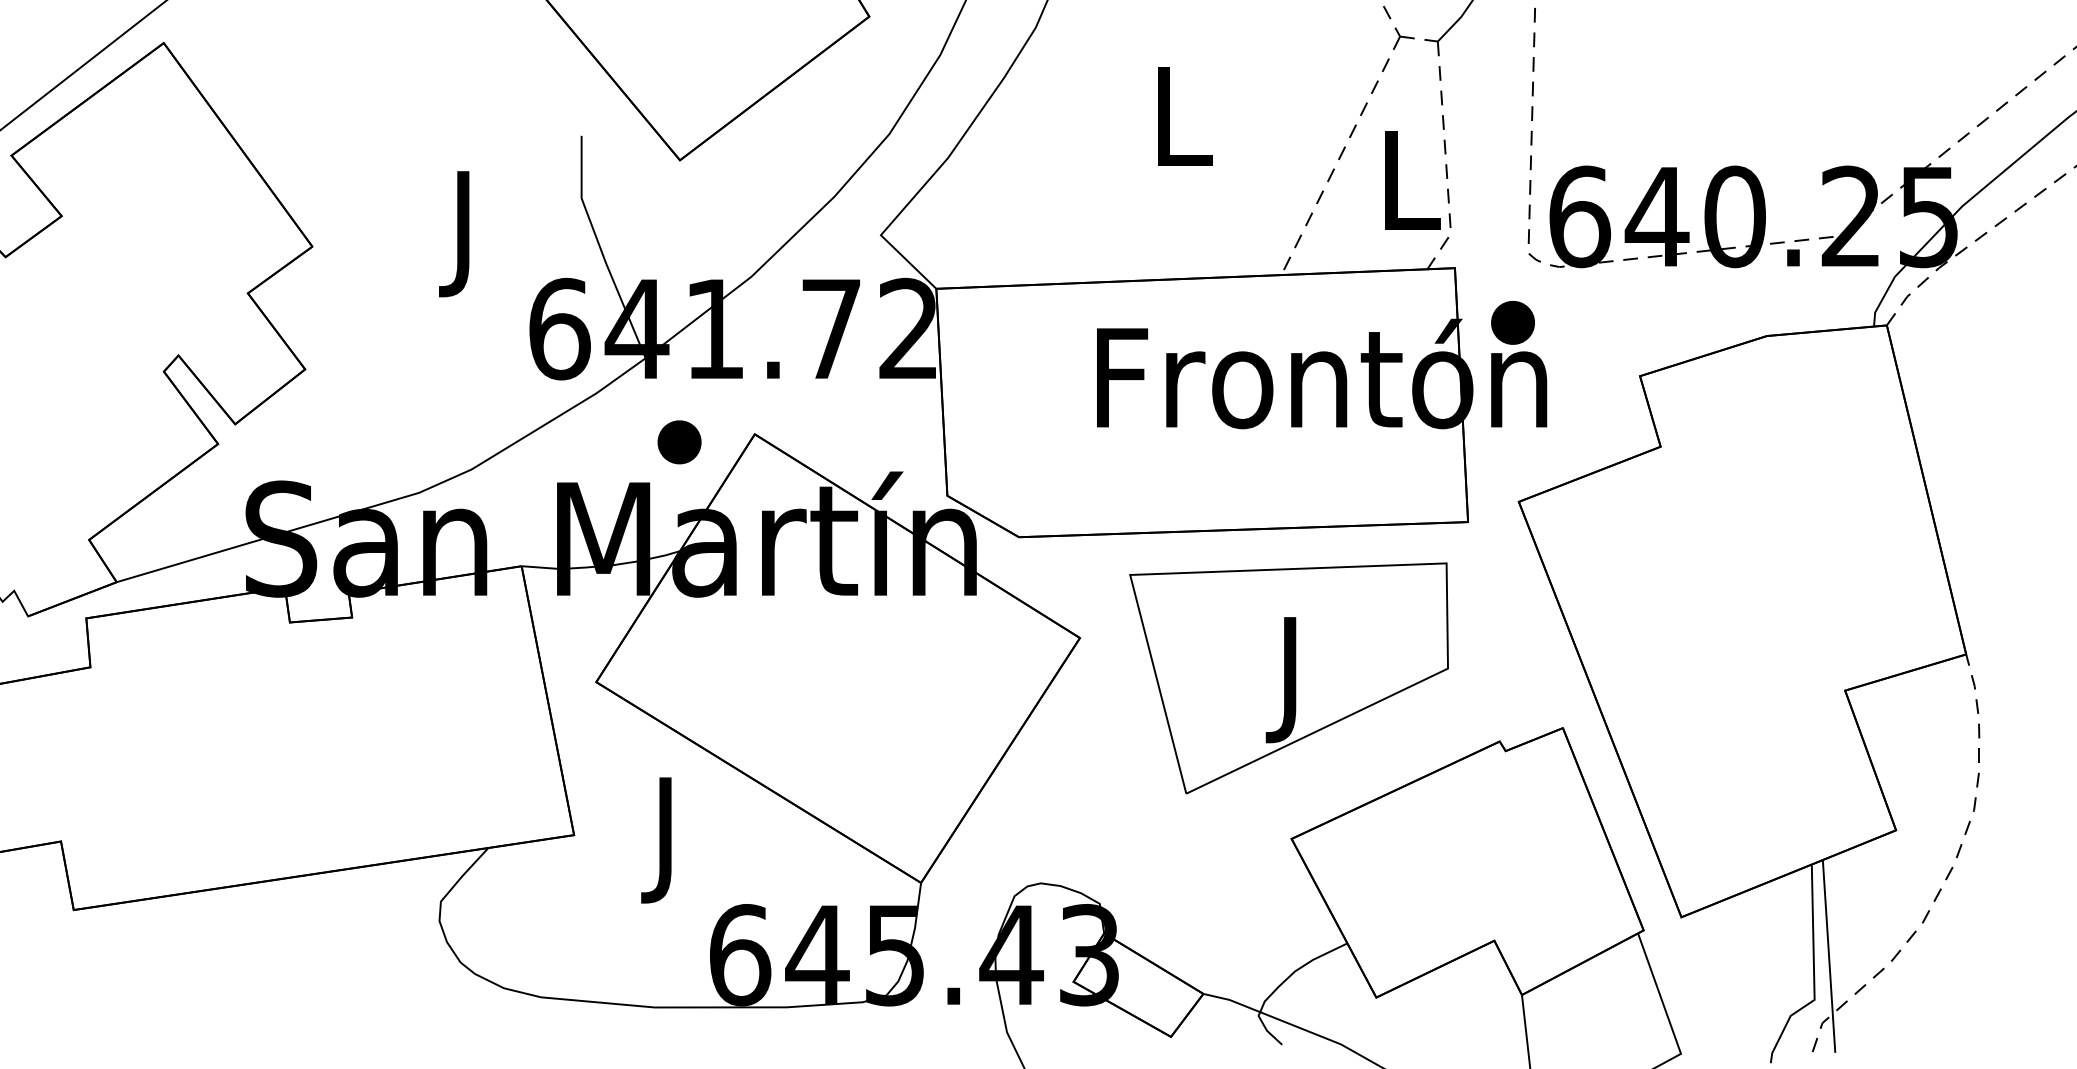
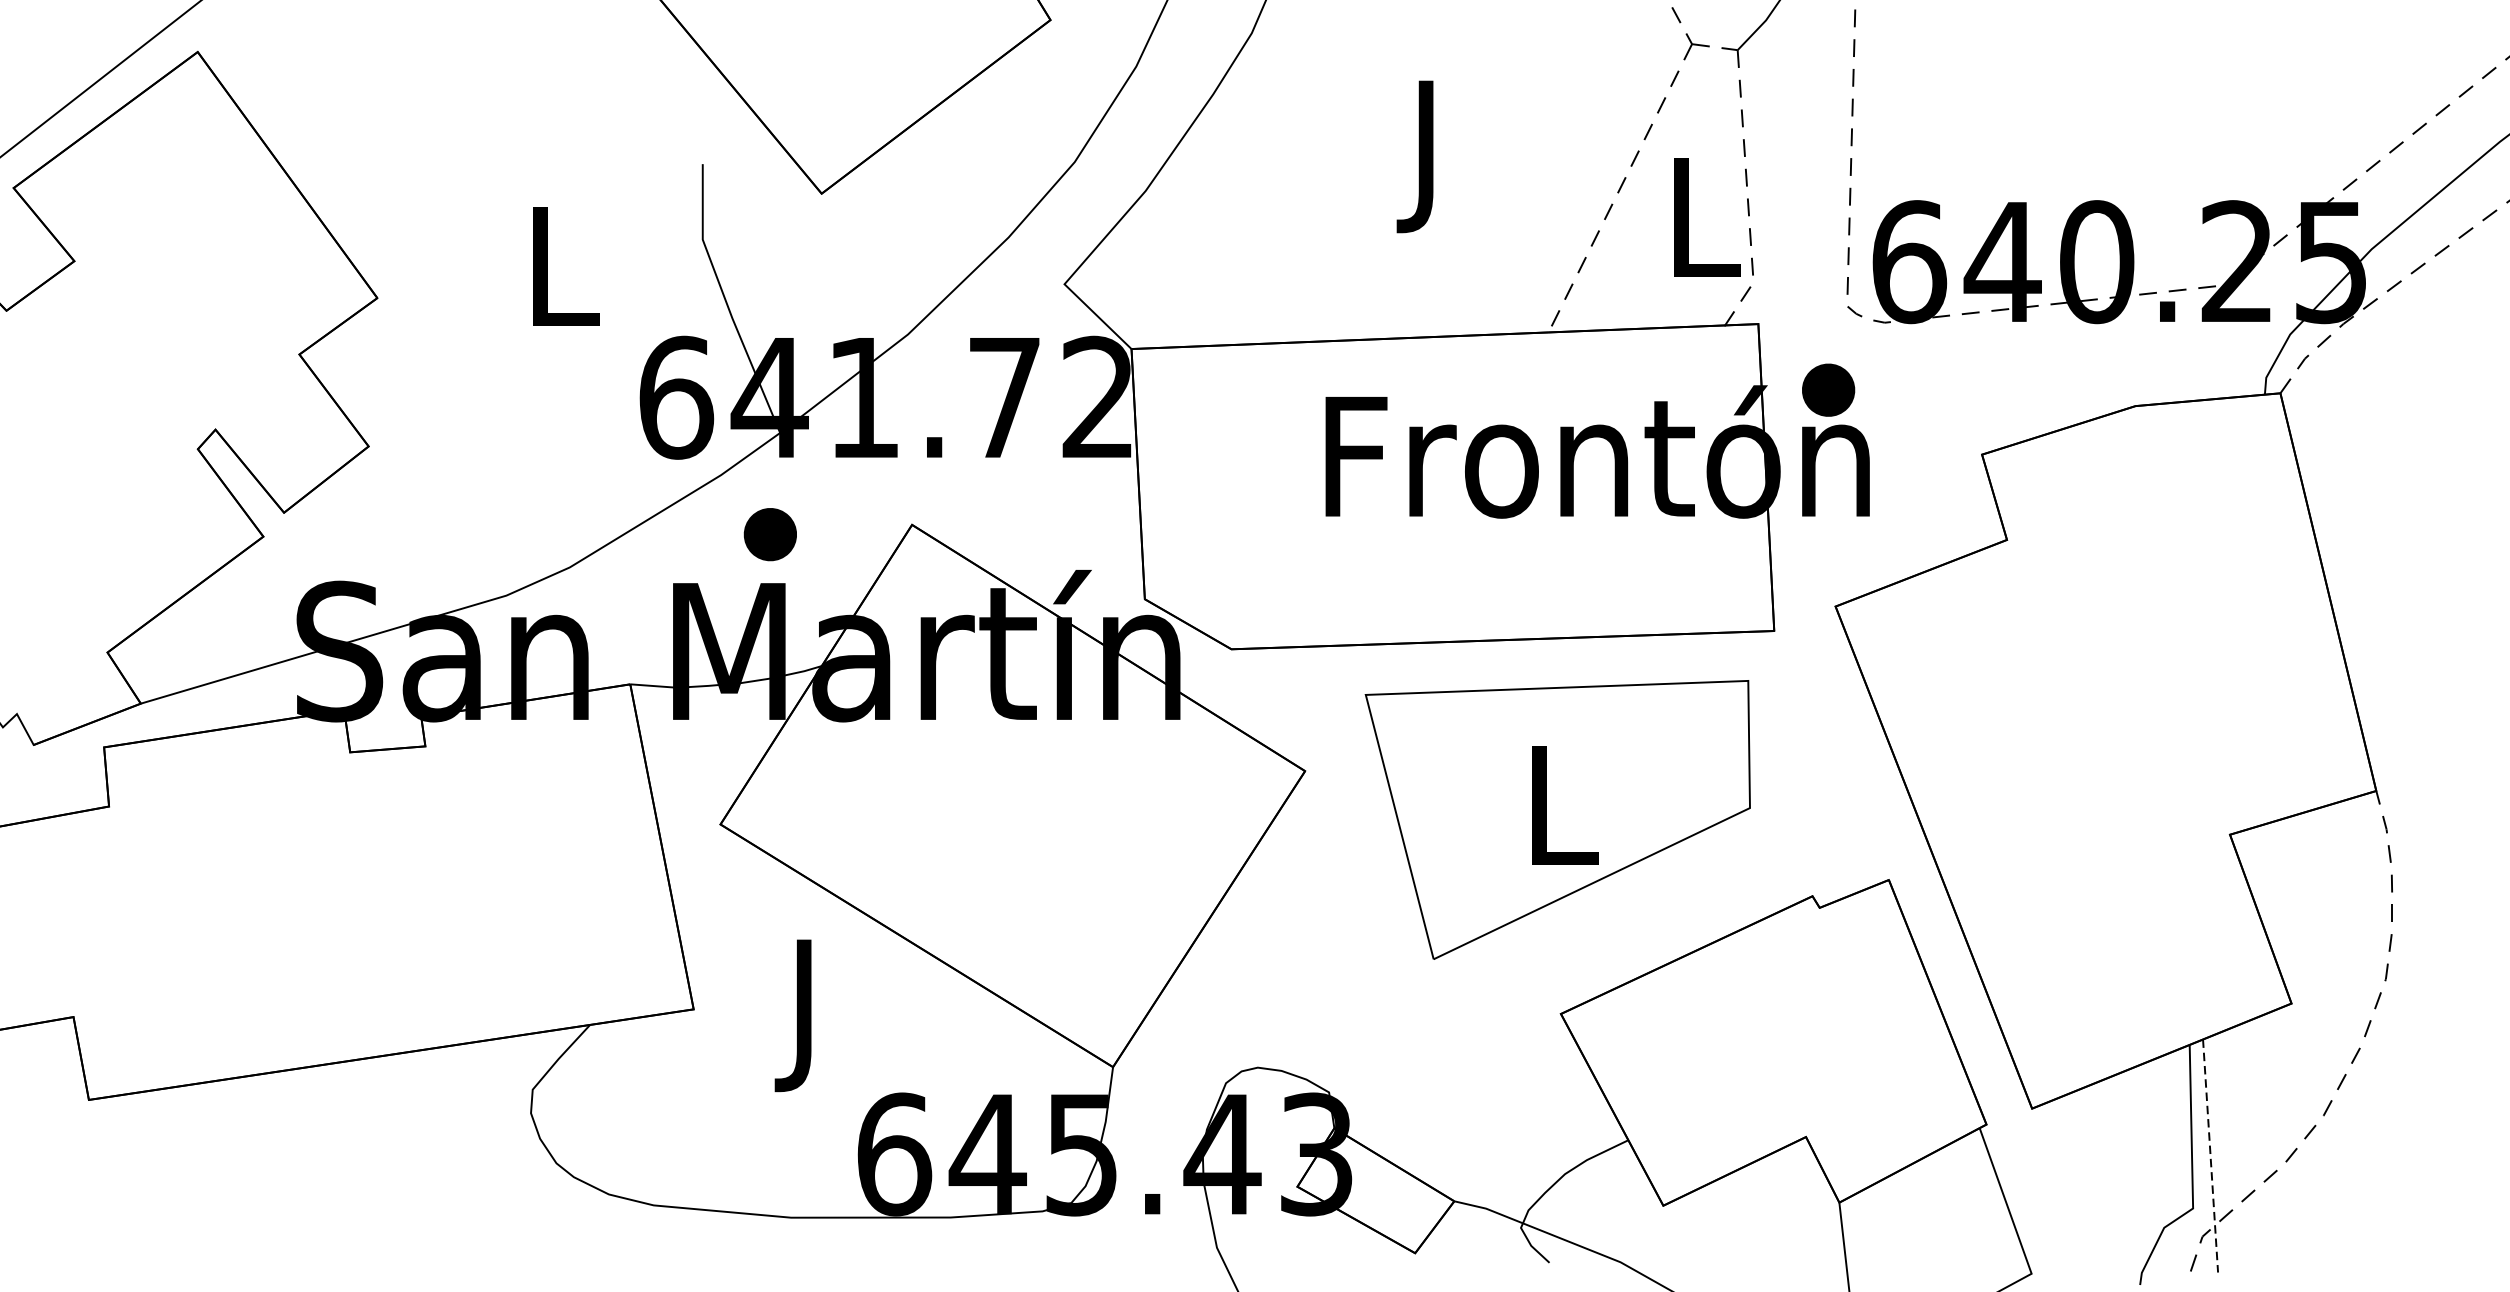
text: (1183, 129) -> (1430, 156), L -> J
text: (467, 234) -> (564, 283), J -> L
part: (679, 442) -> (770, 534), moved
text: (1293, 680) -> (1563, 822), J -> L
line: (1829, 956) -> (2211, 1156), solid -> dashed

